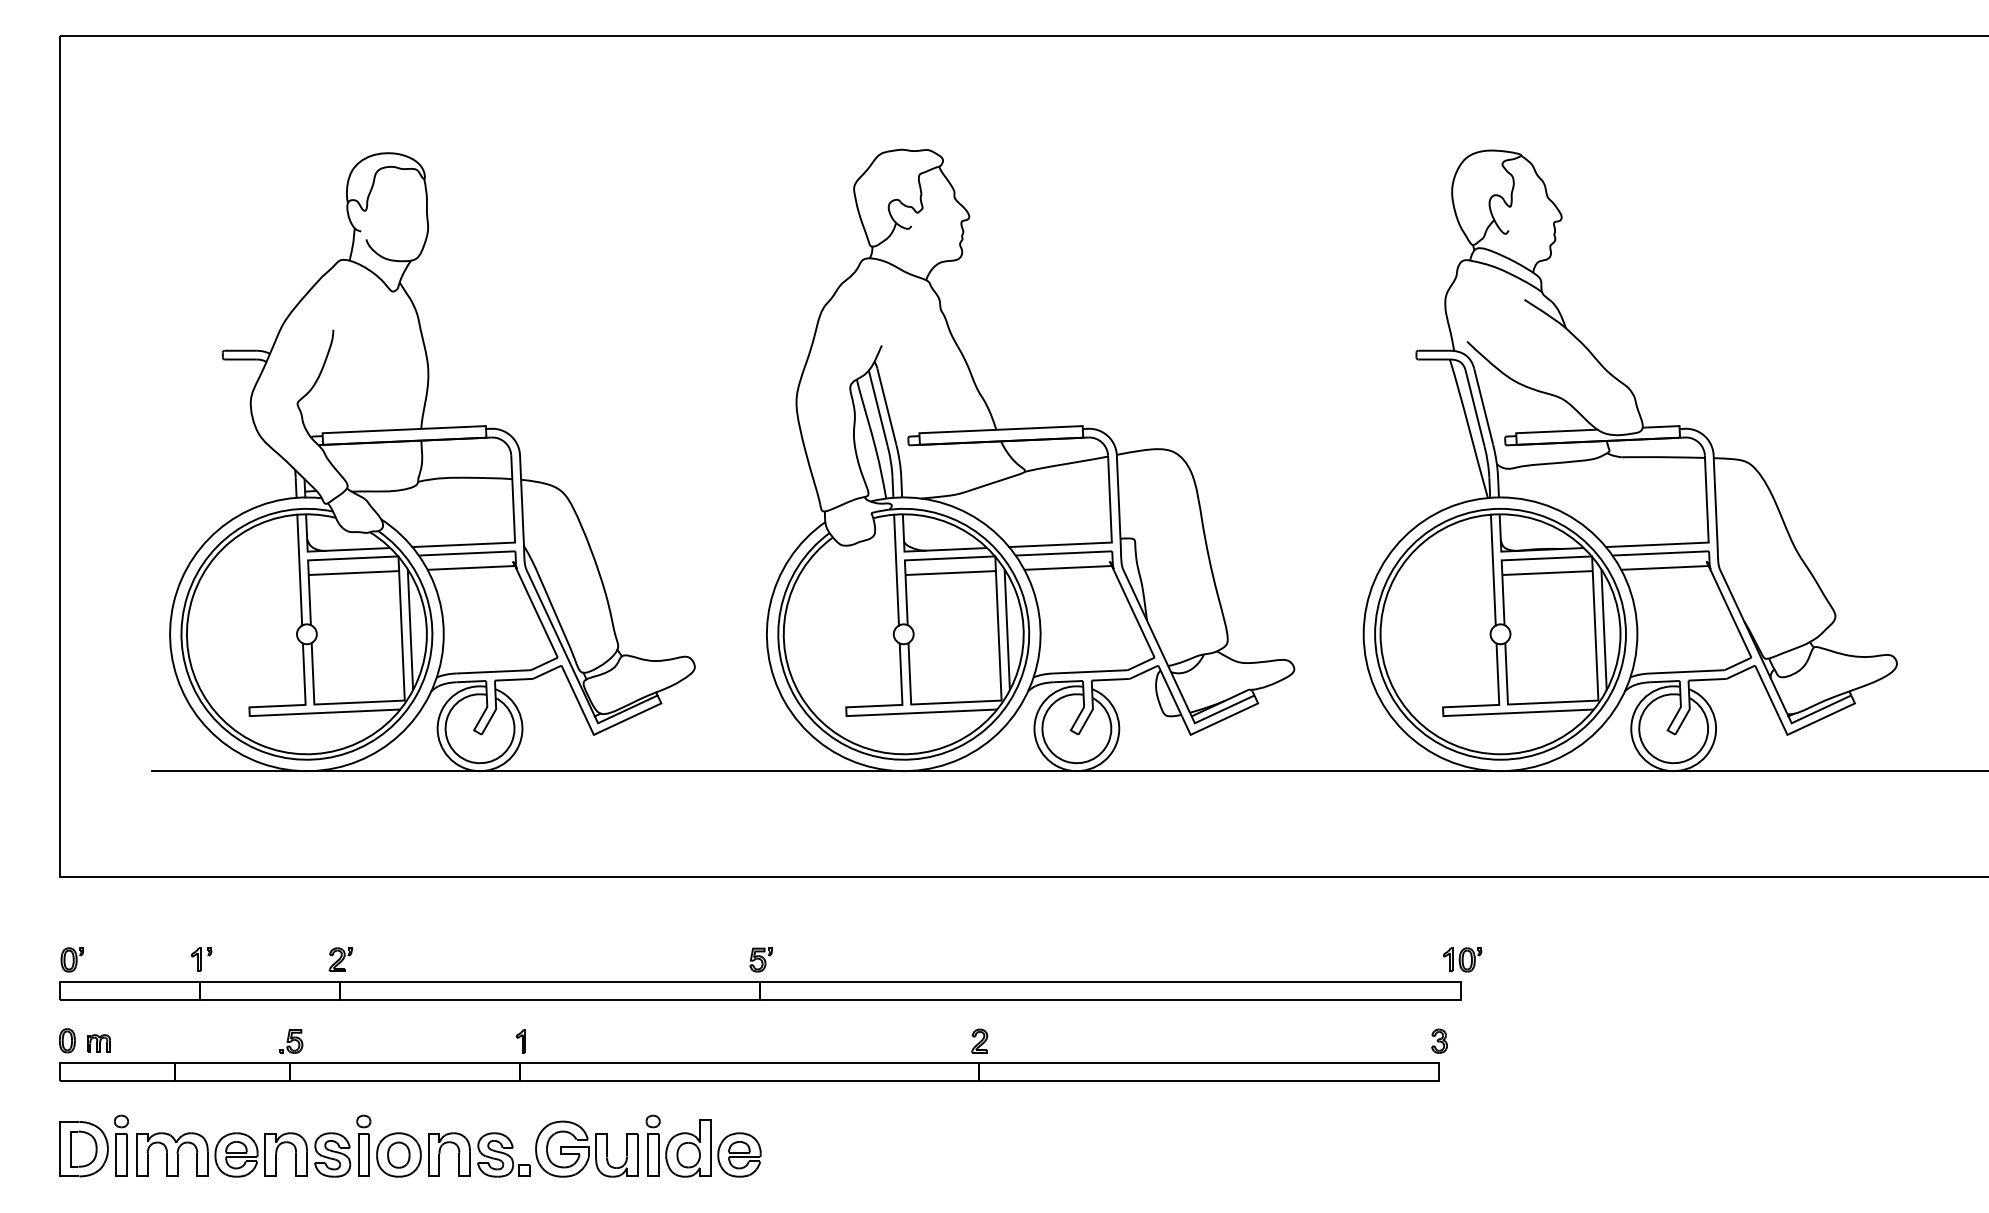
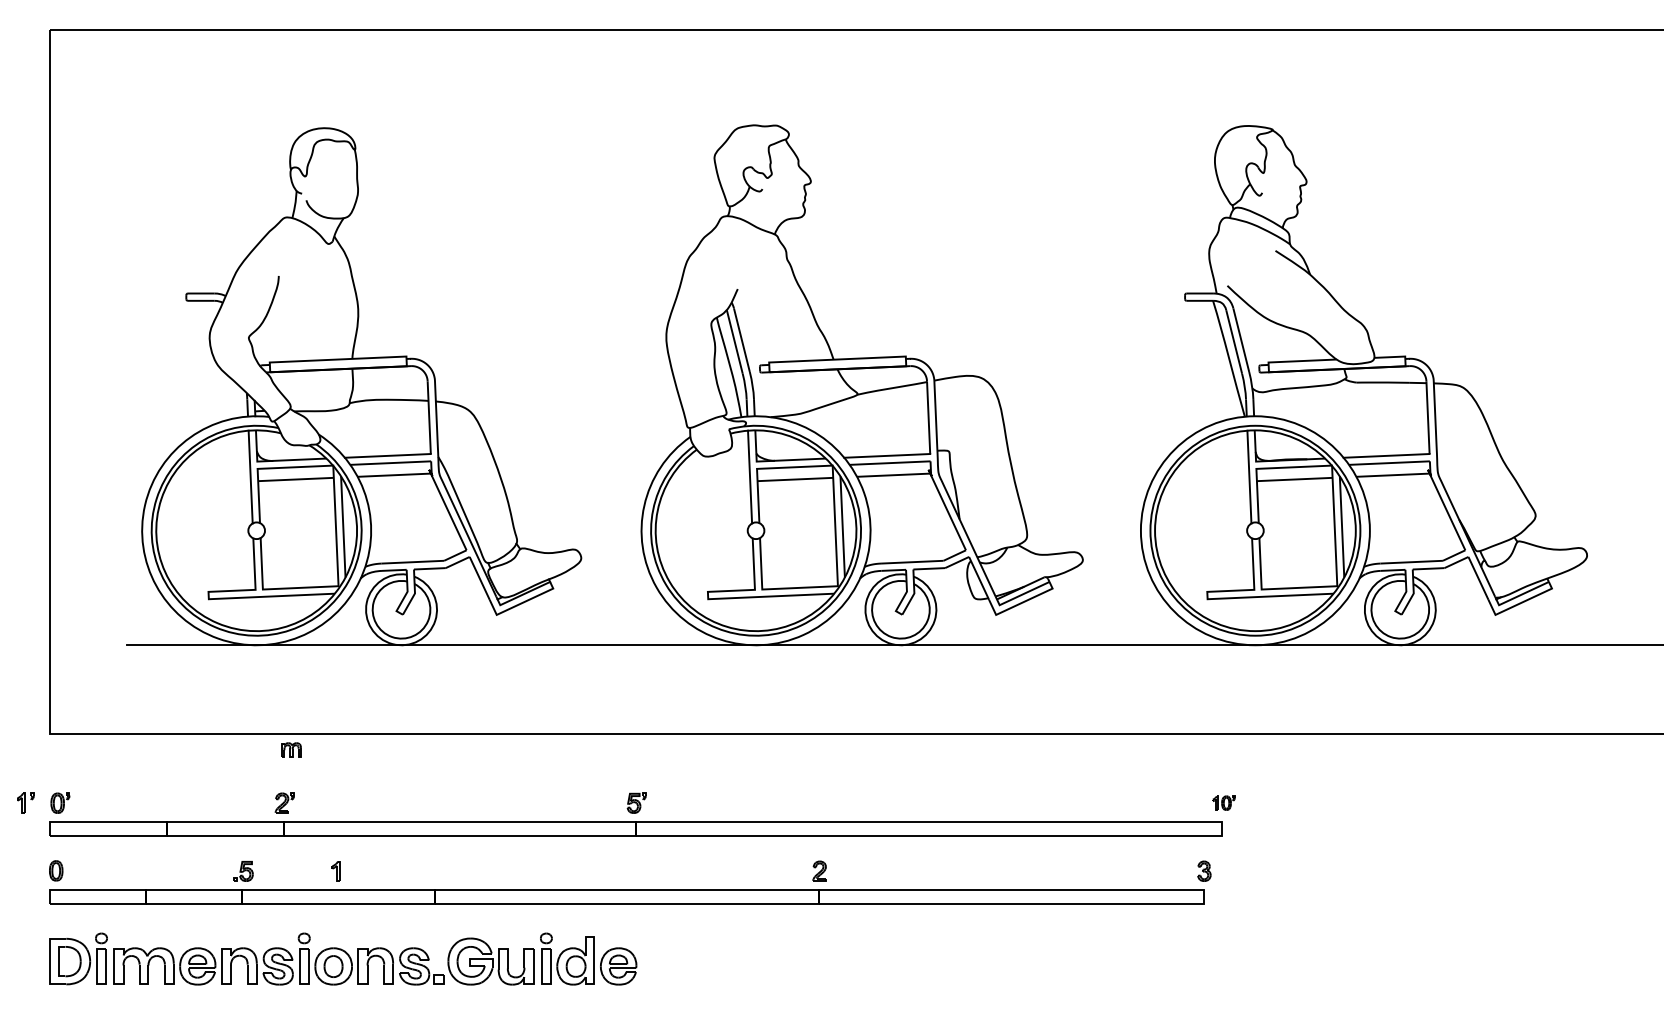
part: (201, 959) -> (25, 802), moved
part: (1462, 959) -> (1223, 802), size x0.7
part: (520, 1041) -> (335, 871), moved
part: (98, 1042) -> (291, 749), moved

